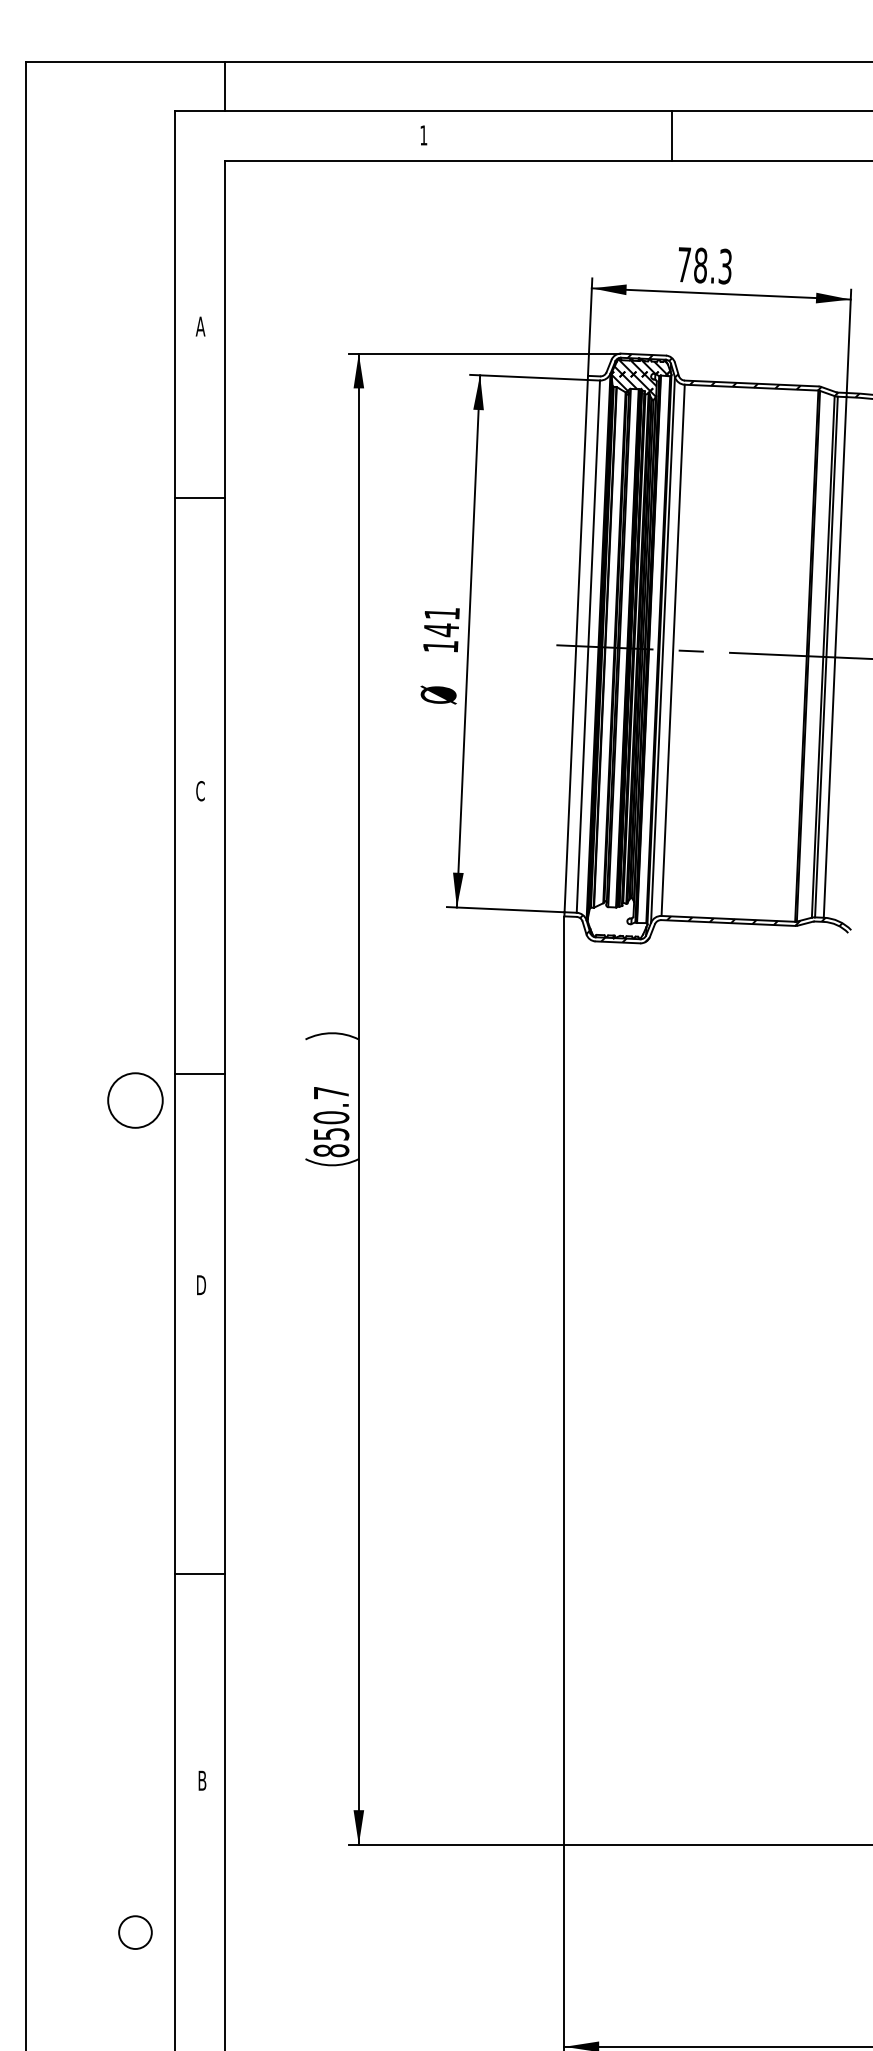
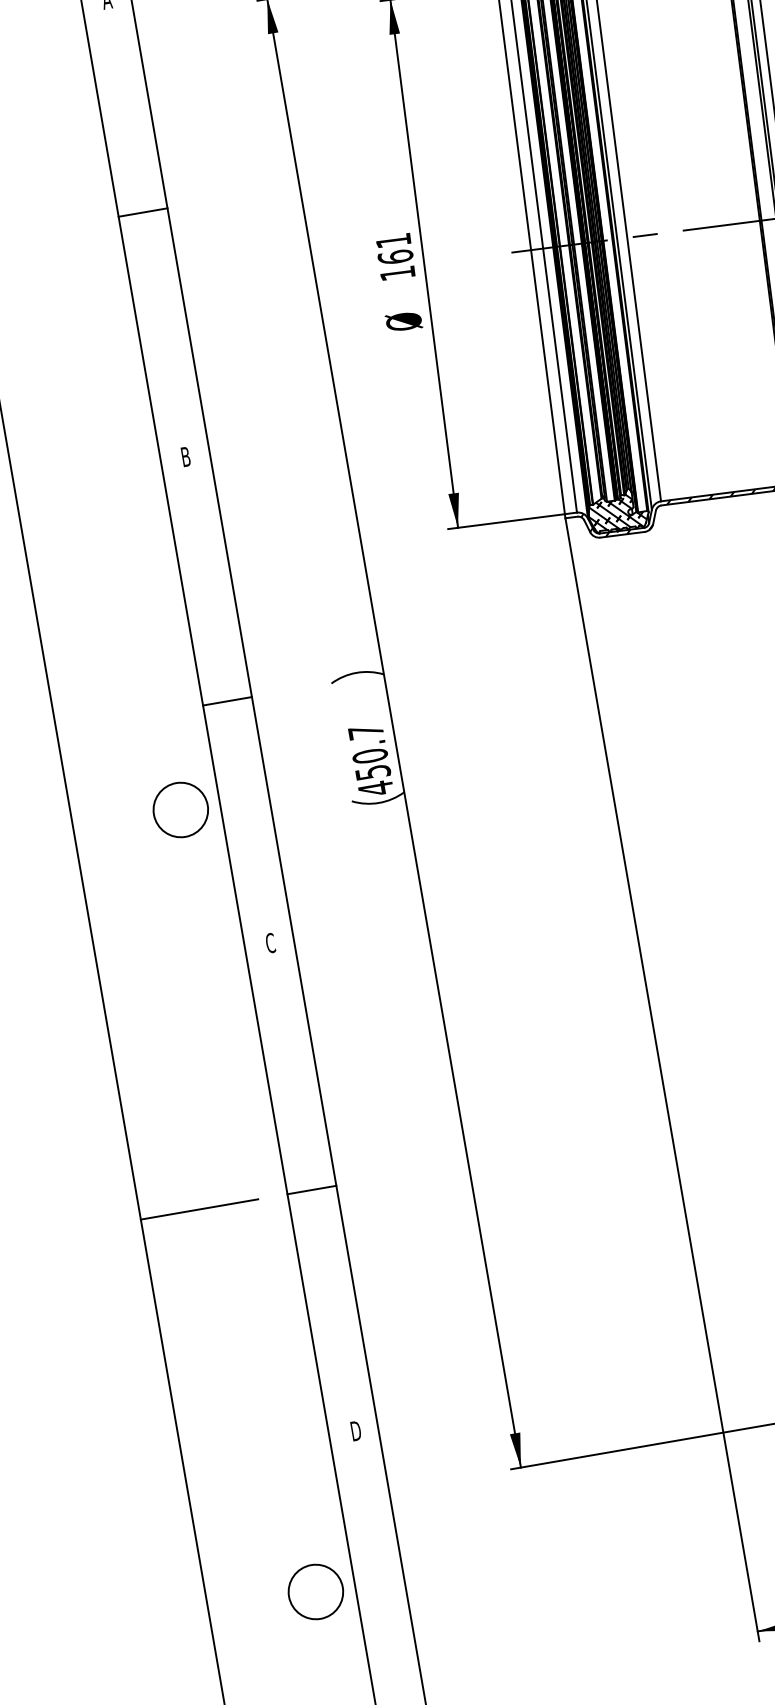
line: (199, 497) -> (142, 212), moved
text: (441, 630) -> (395, 257), 141 -> 161
text: (200, 791) -> (185, 457), C -> B
hatch: (615, 920) -> (616, 513), added
line: (199, 1074) -> (227, 701), moved
circle: (135, 1100) -> (180, 809), moved
text: (331, 1150) -> (375, 788), 850.7 -> 450.7
text: (201, 1285) -> (270, 943), D -> C
line: (85, 1535) -> (199, 1209), added
line: (199, 1573) -> (311, 1190), moved
text: (202, 1780) -> (356, 1430), B -> D
circle: (135, 1932) -> (315, 1591), size x1.67

